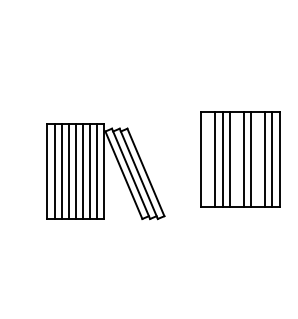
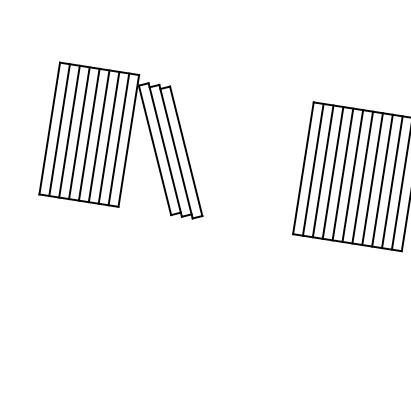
line: (208, 159) -> (313, 169), added
line: (236, 159) -> (352, 175), added
line: (258, 159) -> (382, 180), added
part: (105, 171) -> (130, 141), moved

